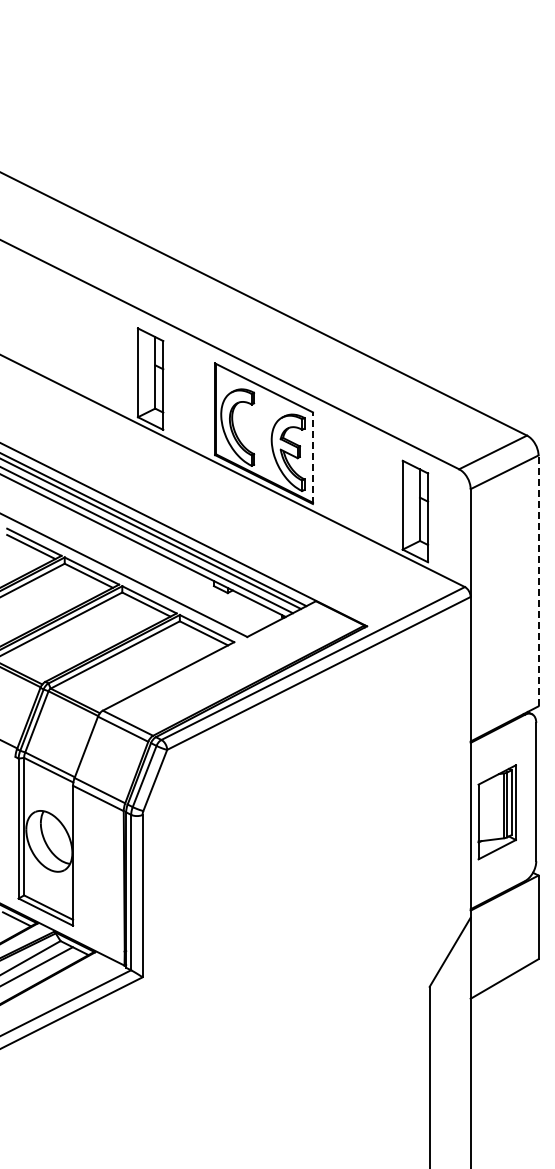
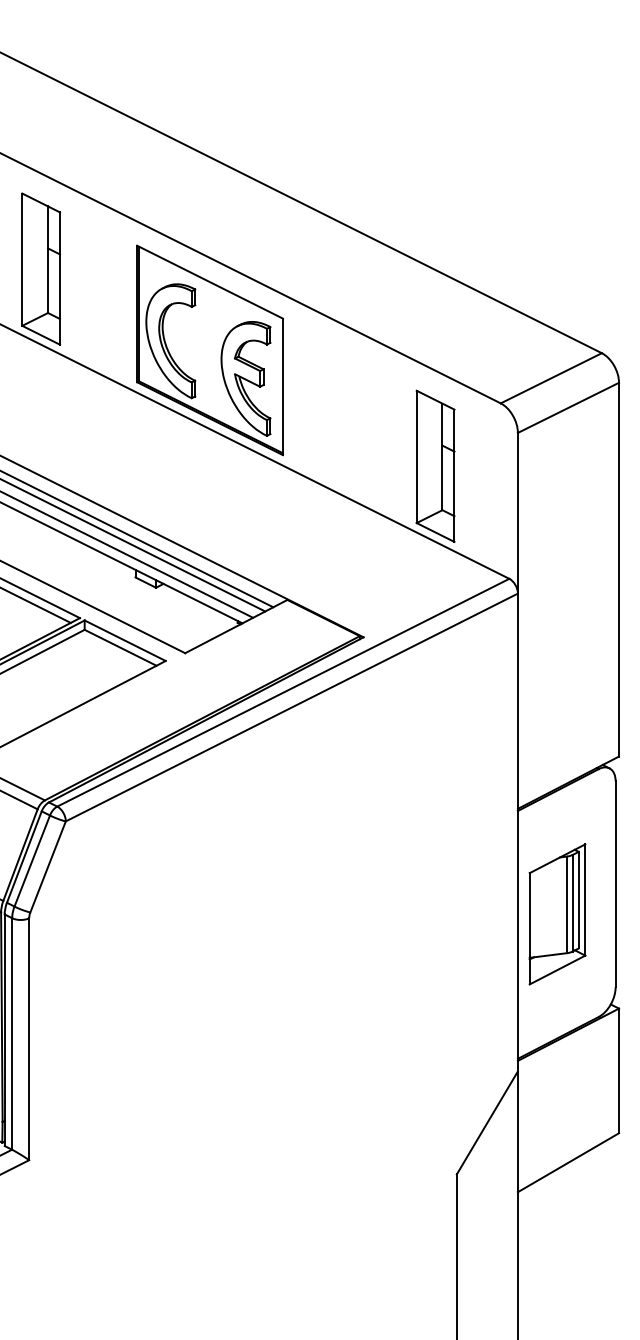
line: (312, 458) -> (282, 387), dashed -> solid
line: (538, 580) -> (618, 569), dashed -> solid

